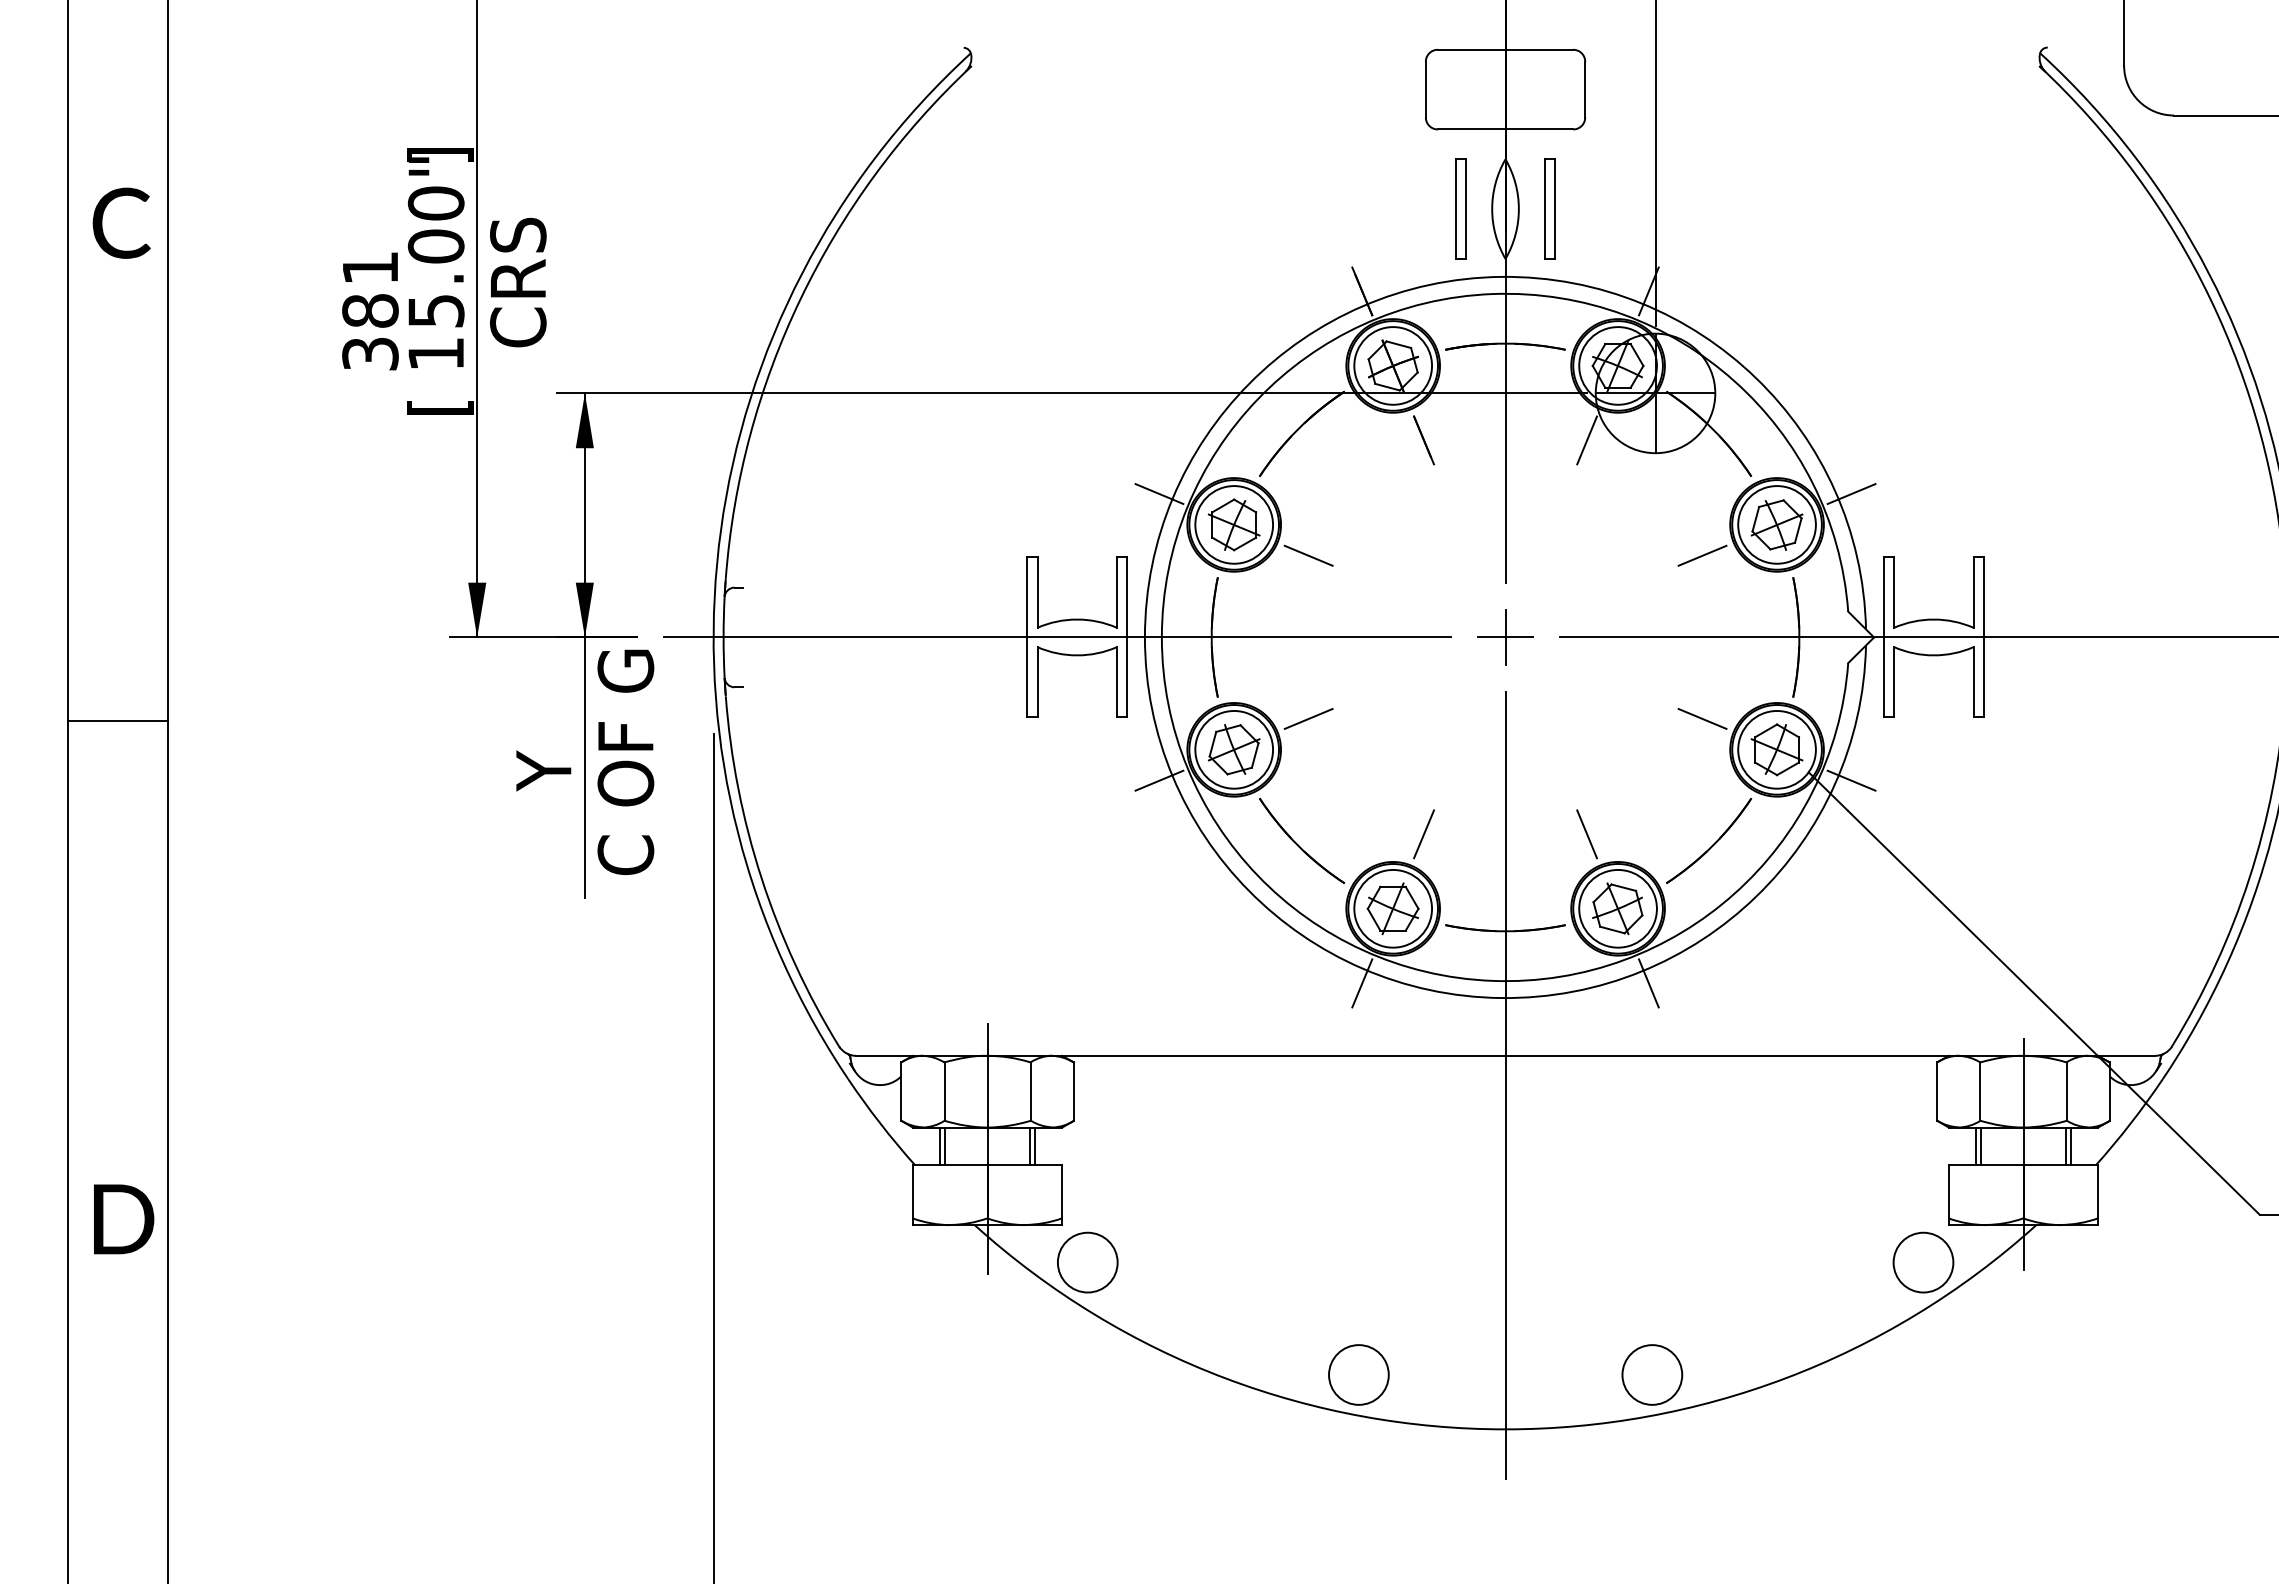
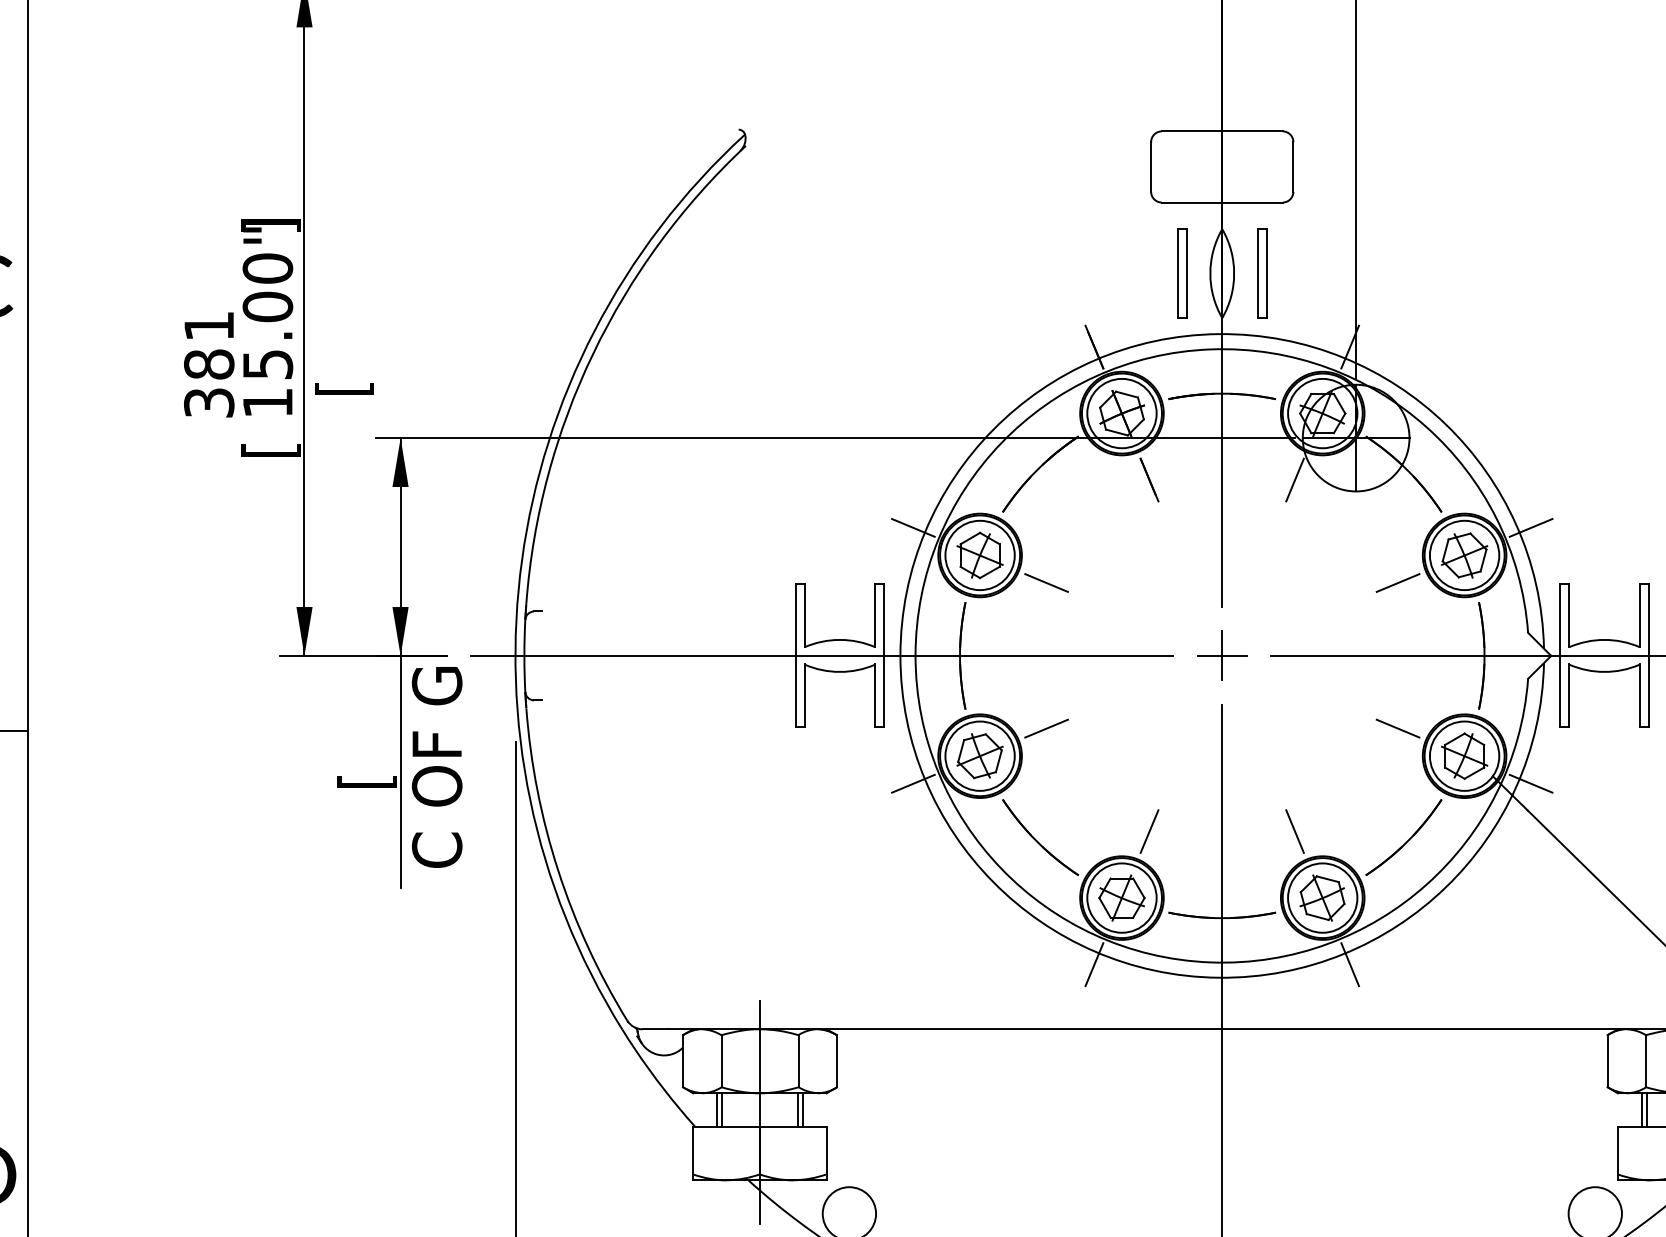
text: (522, 282) -> (344, 339), CRS -> [
text: (547, 770) -> (367, 774), Y -> [

